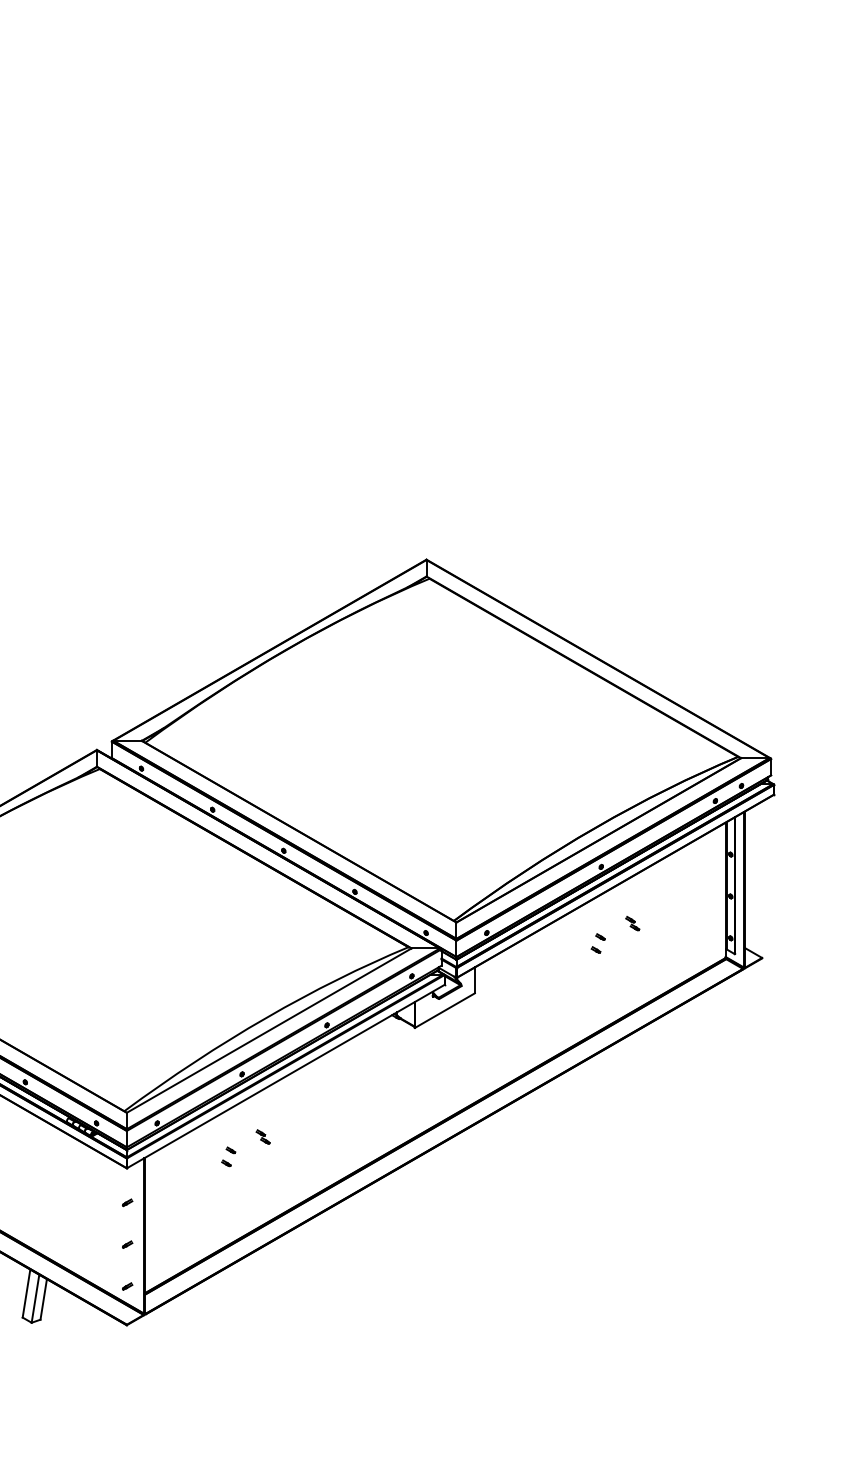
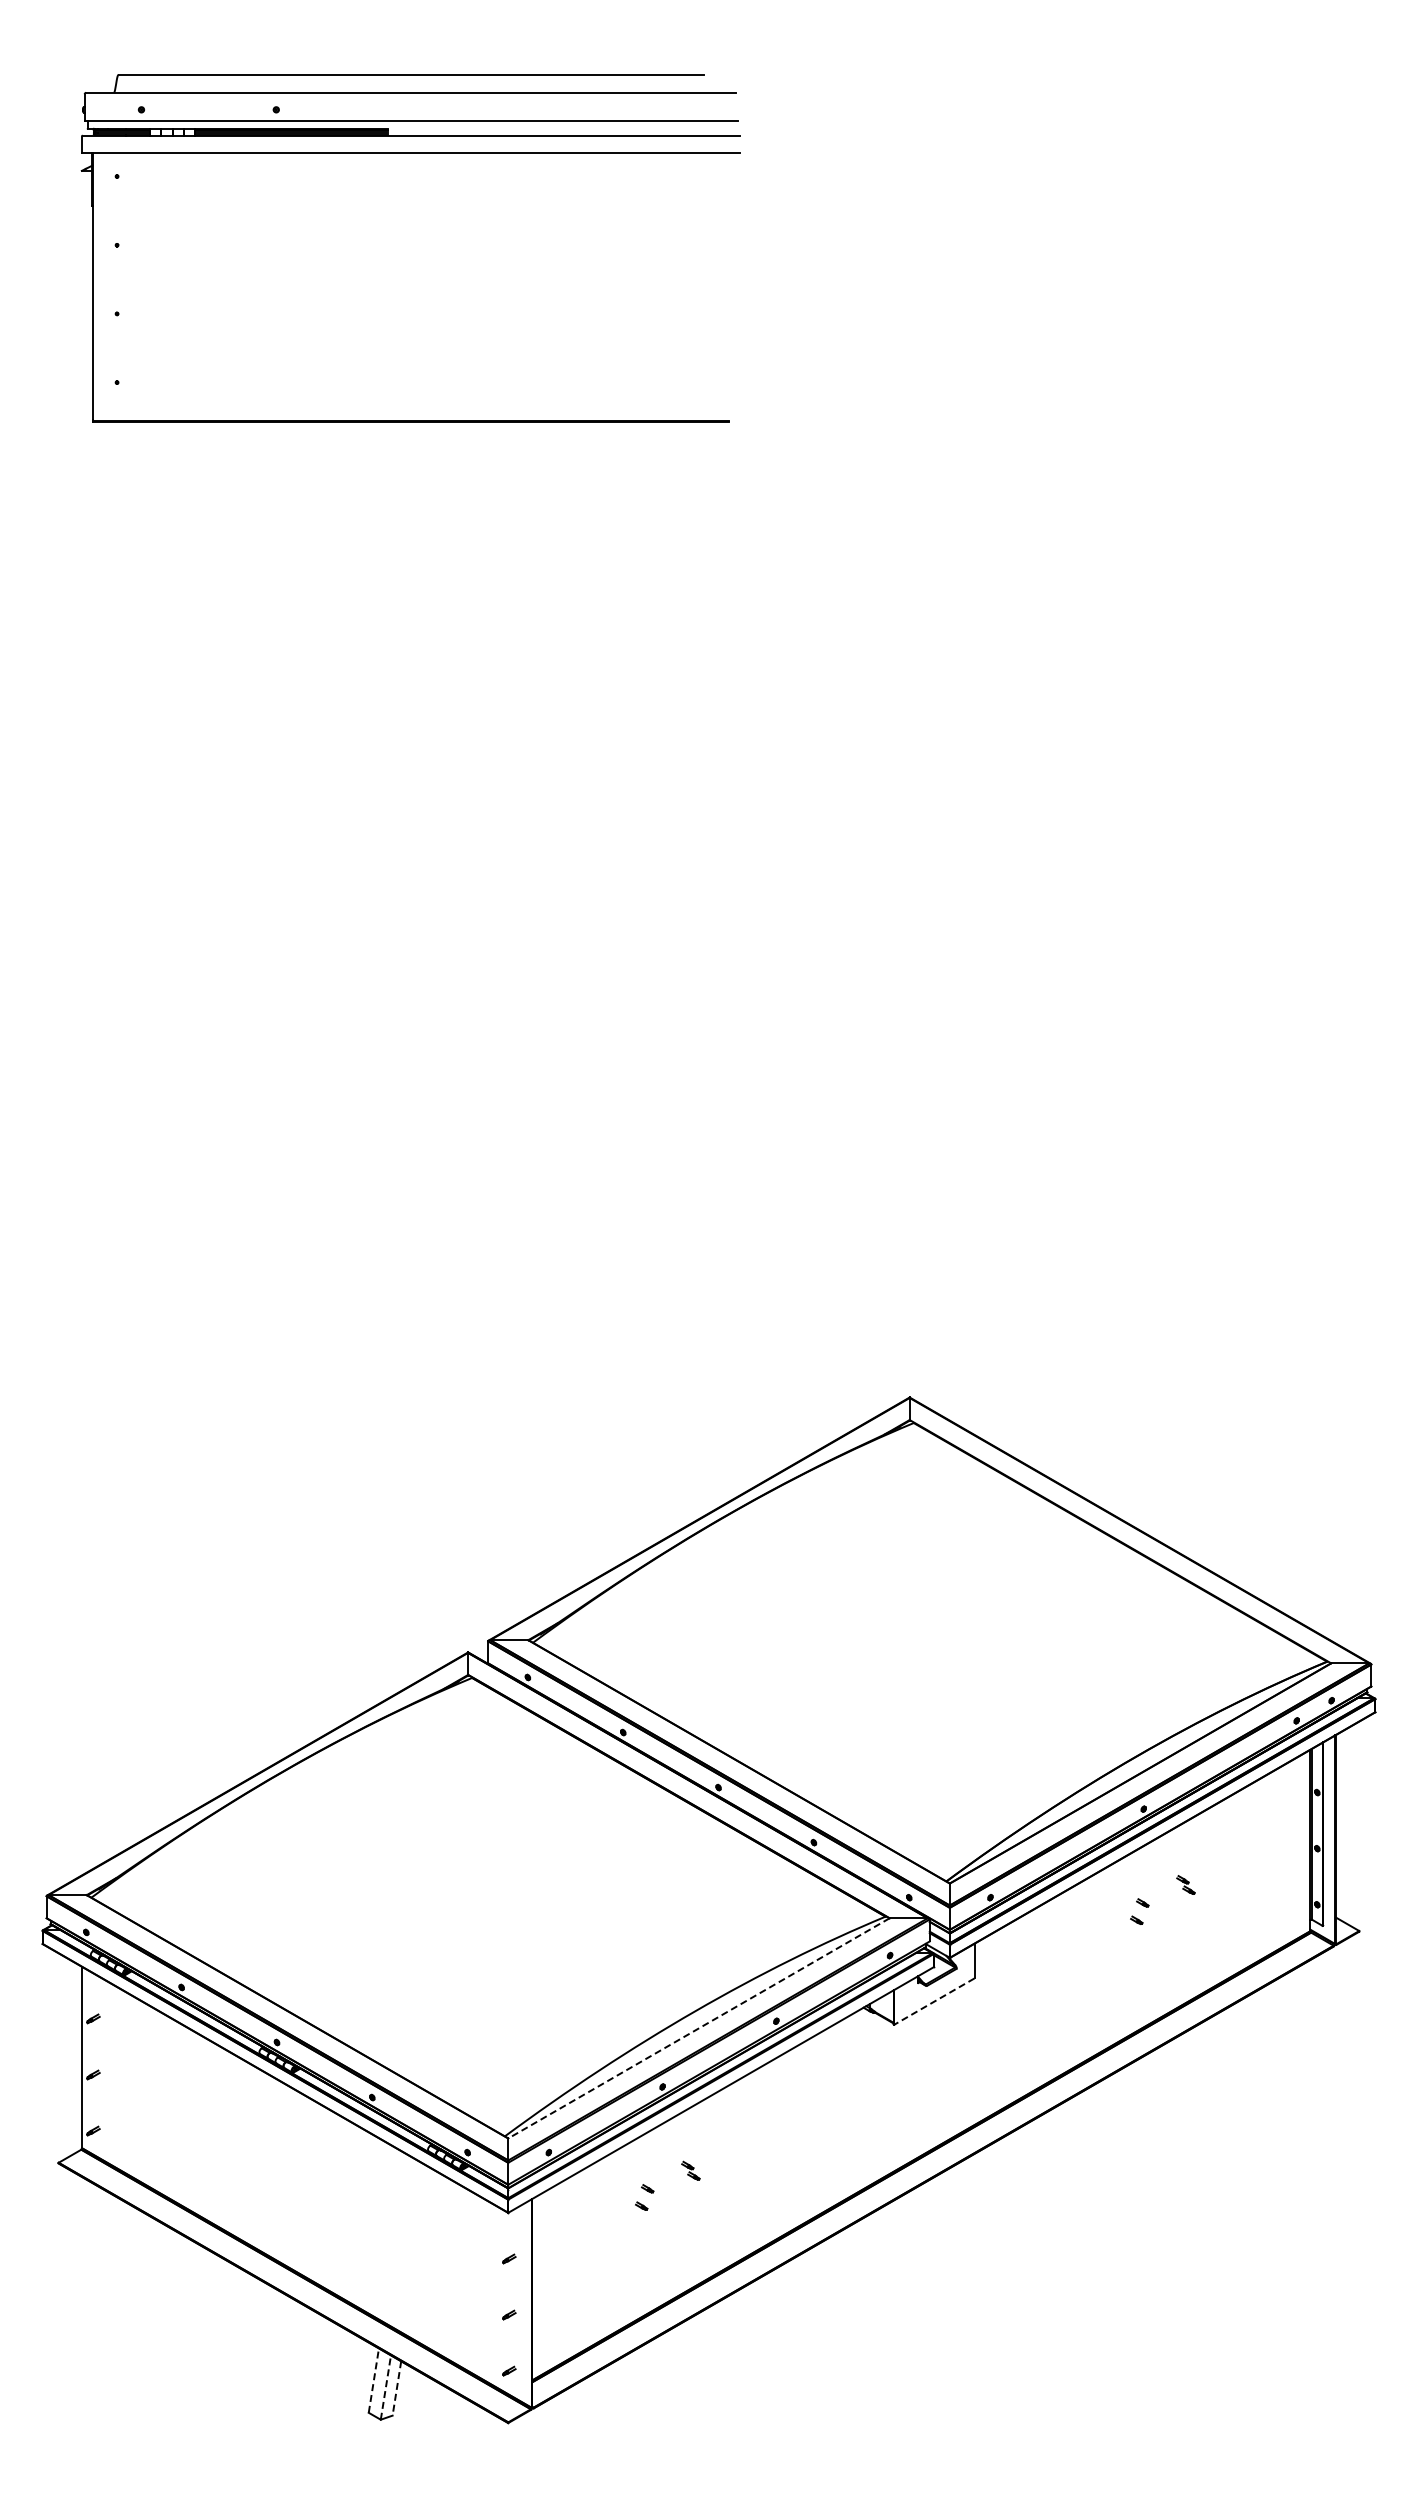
line: (444, 1010) -> (933, 2001), solid -> dashed
line: (268, 1030) -> (698, 2028), solid -> dashed
line: (26, 1293) -> (373, 2380), solid -> dashed
line: (35, 1298) -> (385, 2387), solid -> dashed
line: (43, 1299) -> (396, 2388), solid -> dashed

